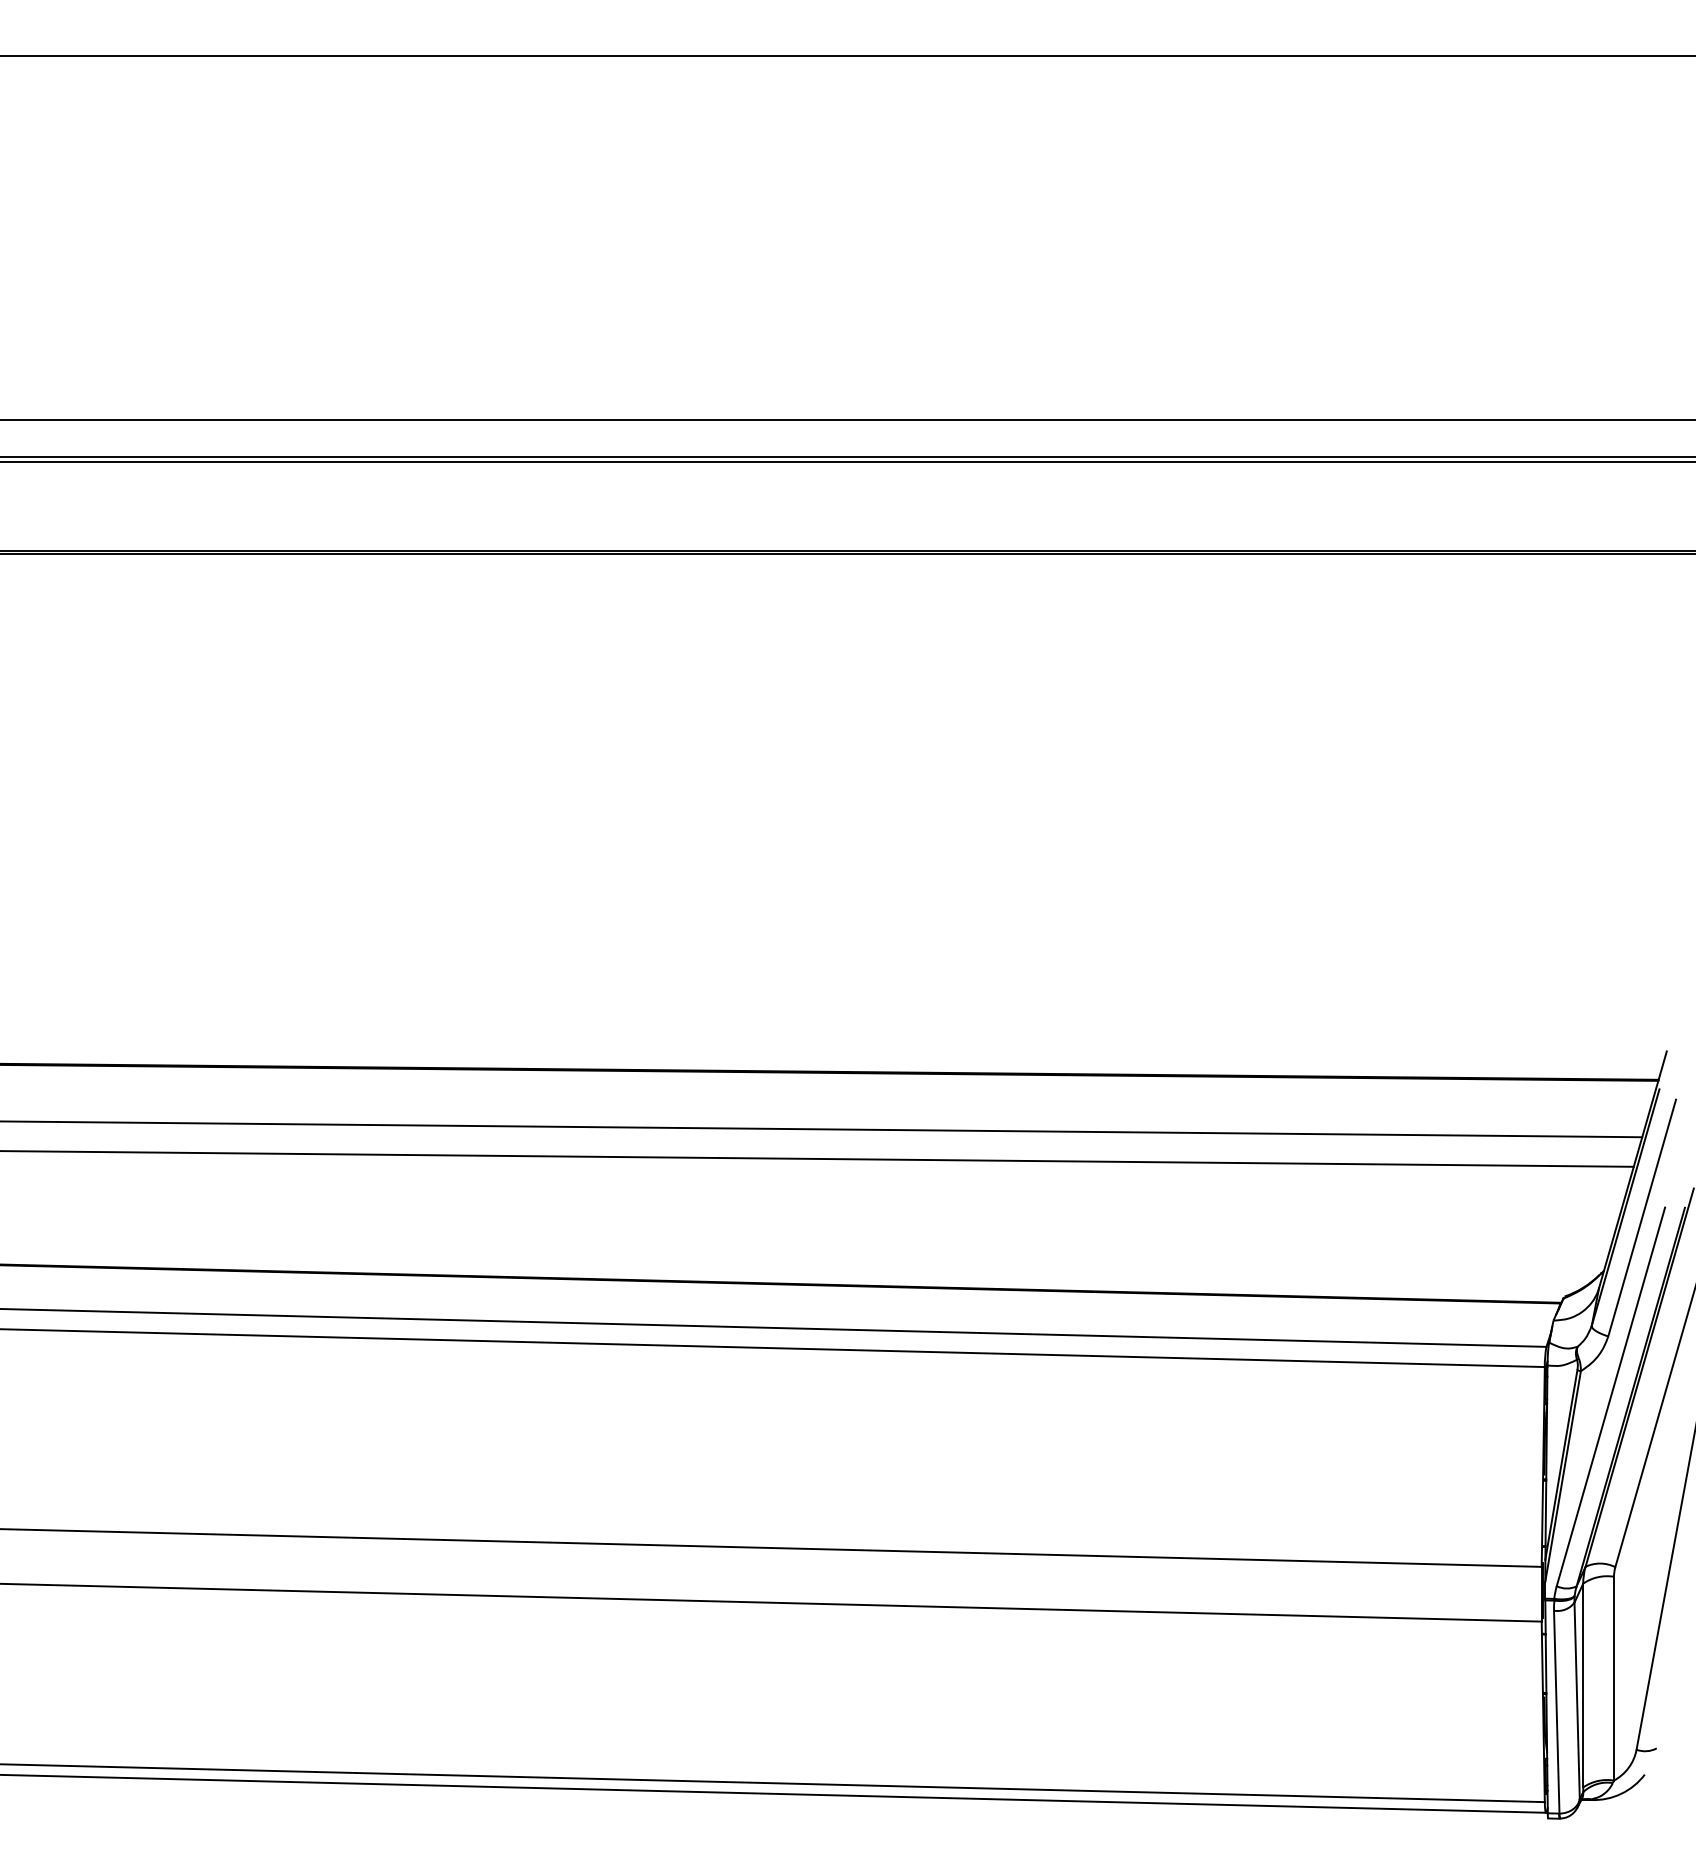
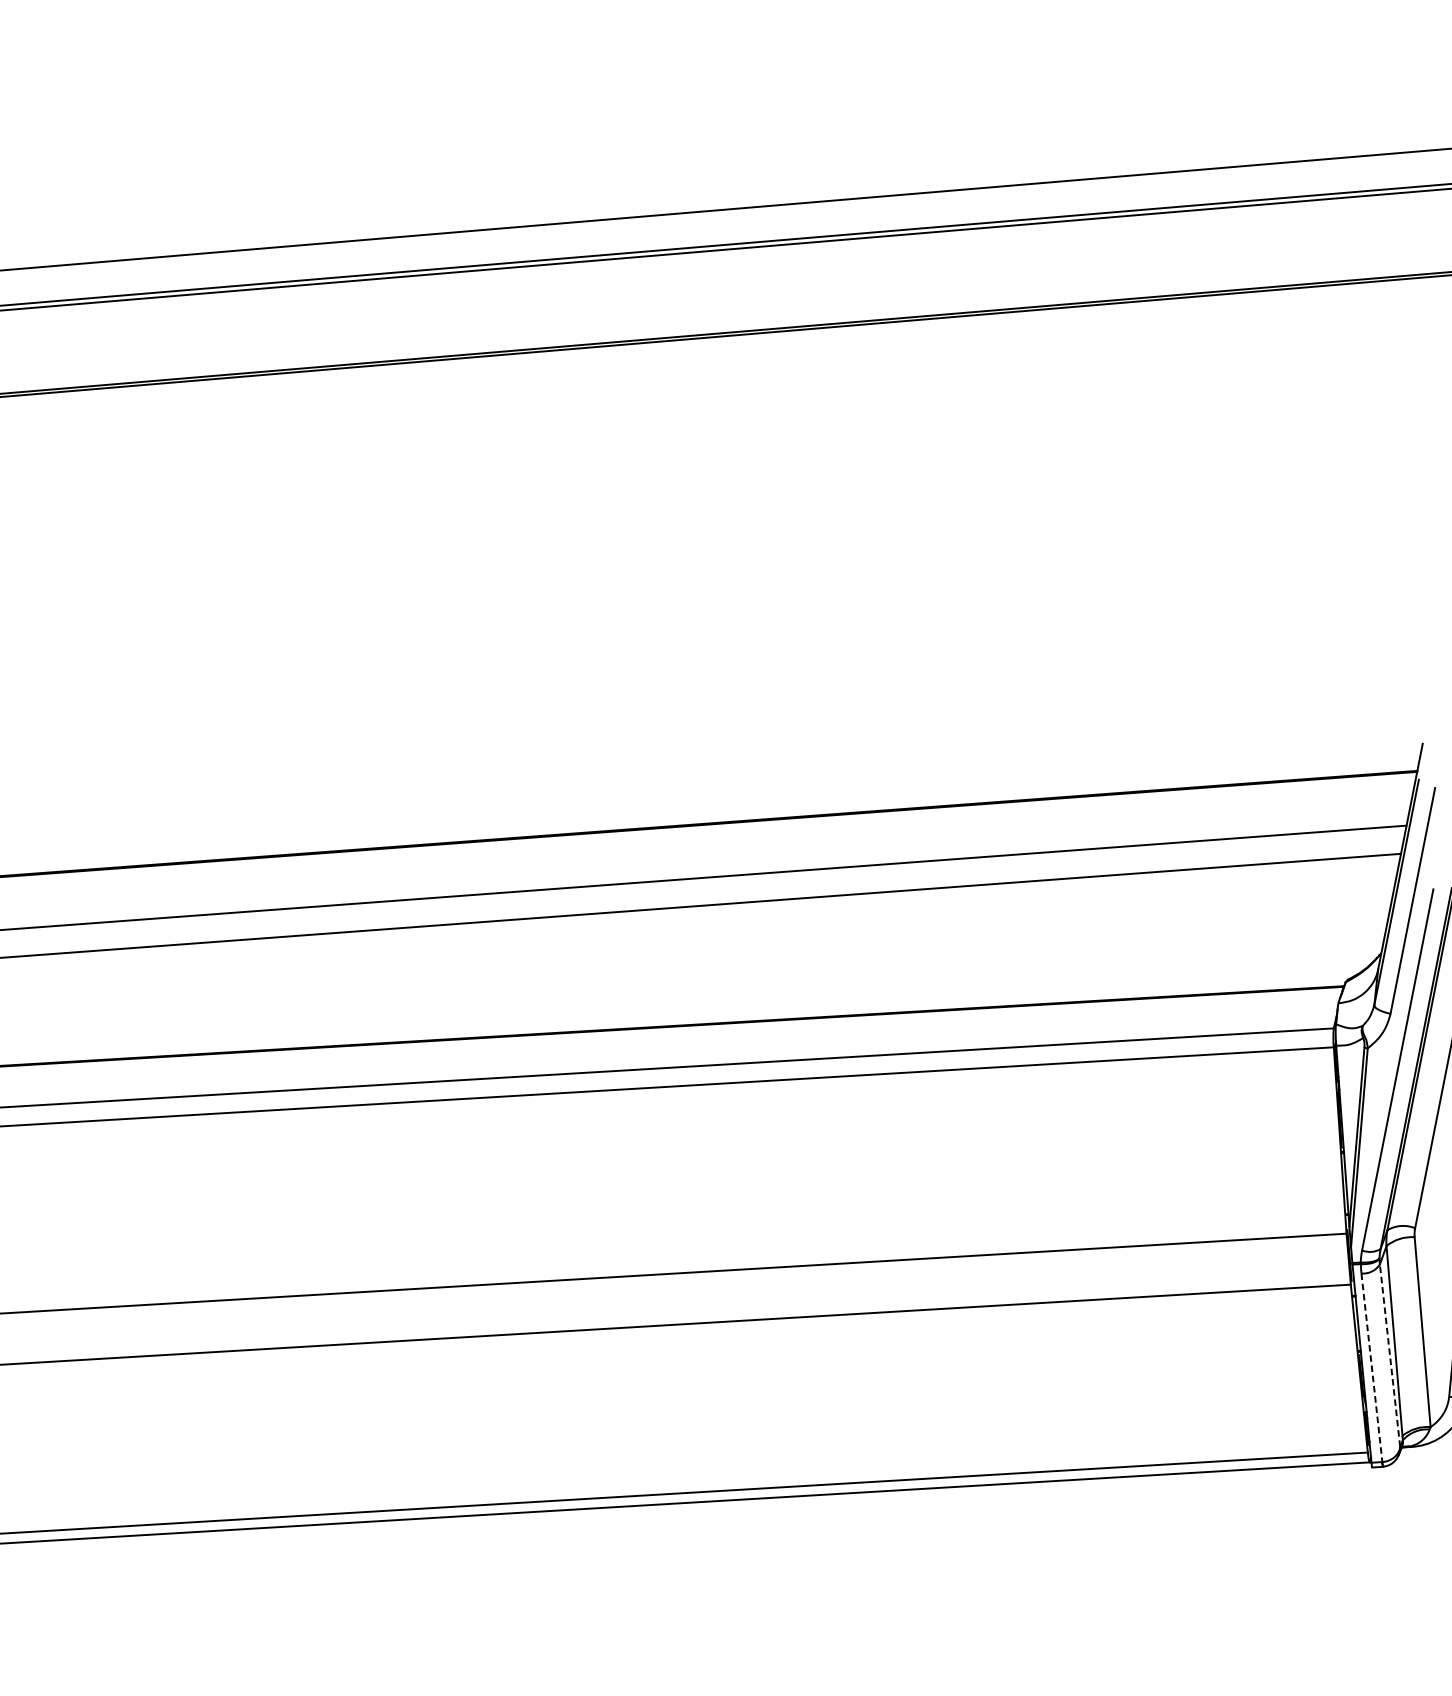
line: (1577, 1700) -> (1390, 1355), solid -> dashed
line: (1556, 1712) -> (1371, 1368), solid -> dashed

